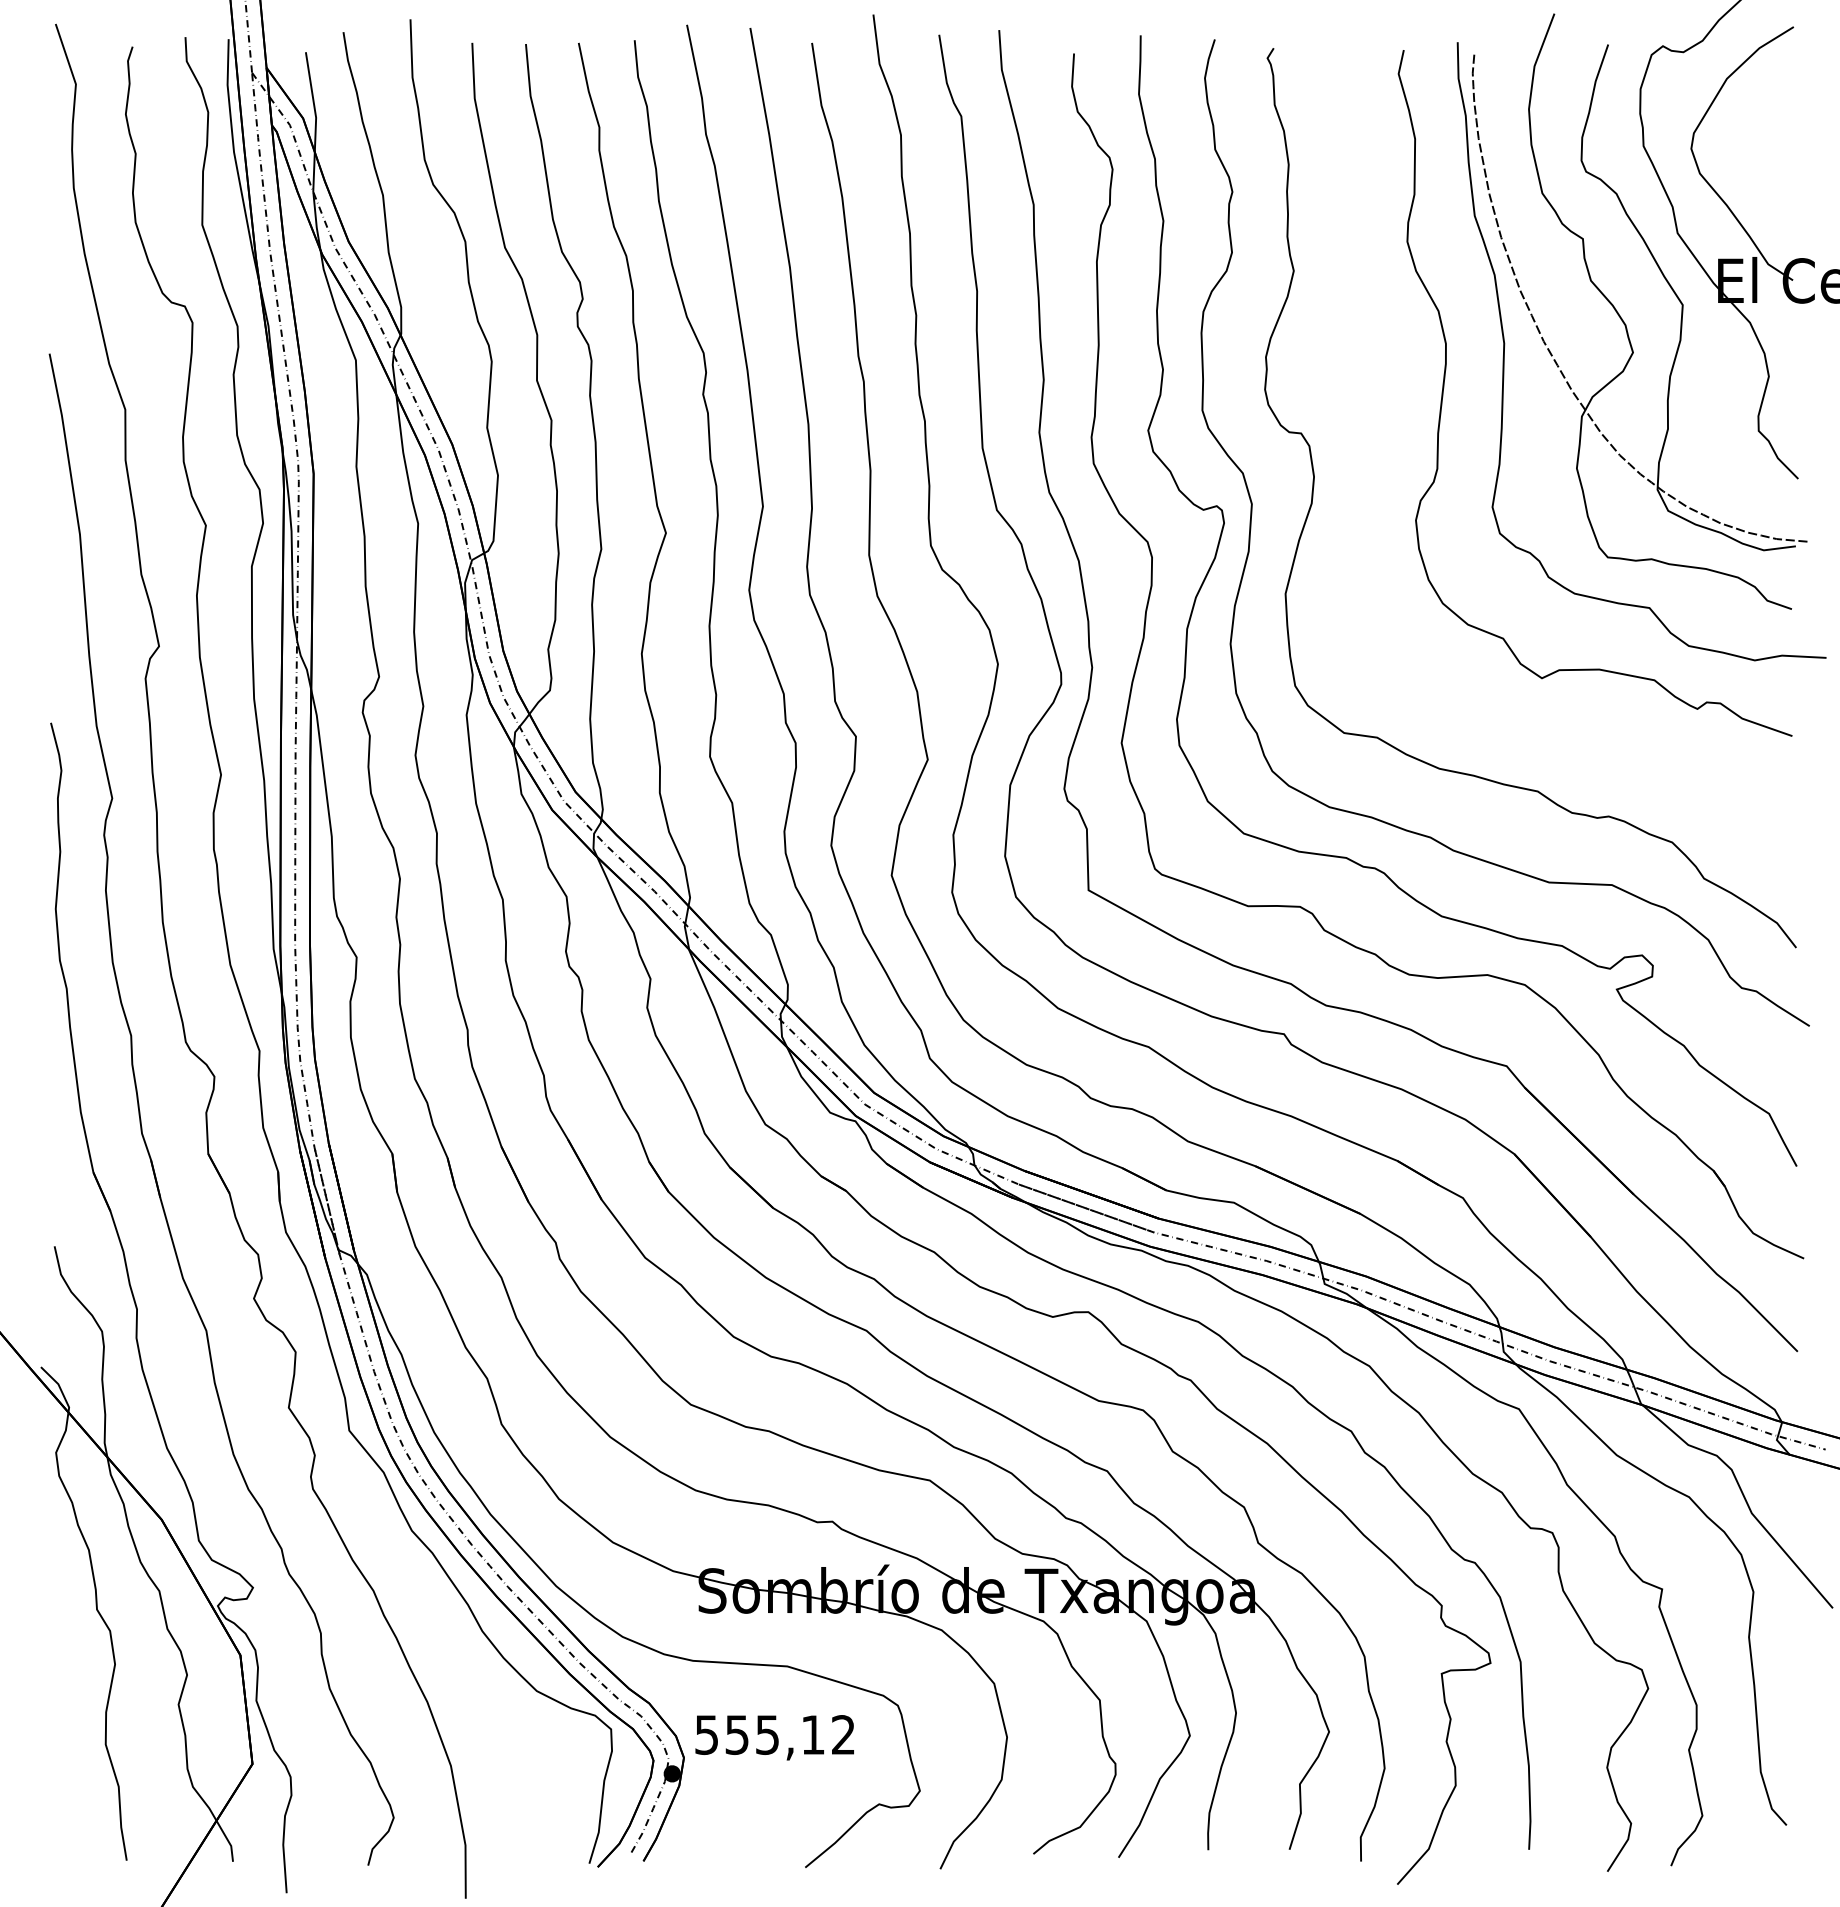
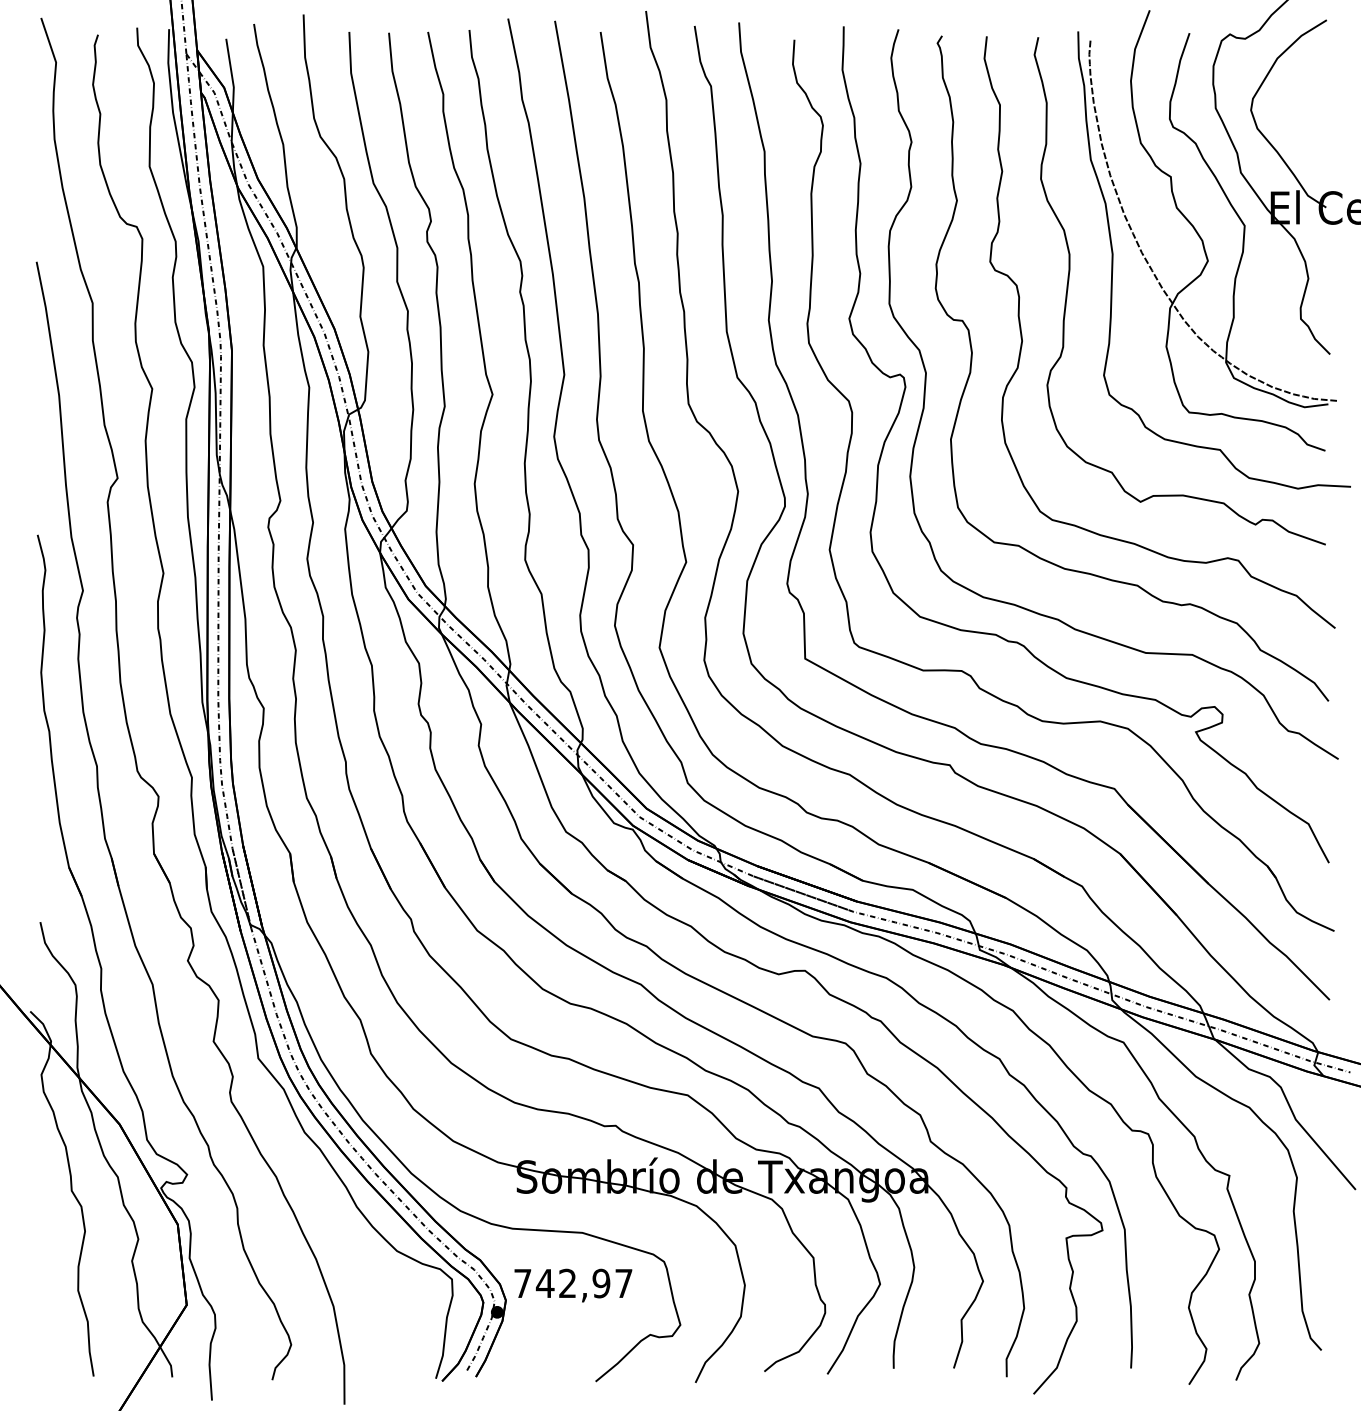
curve: (1382, 455) -> (1022, 337), added
text: (774, 1735) -> (572, 1283), 555,12 -> 742,97

